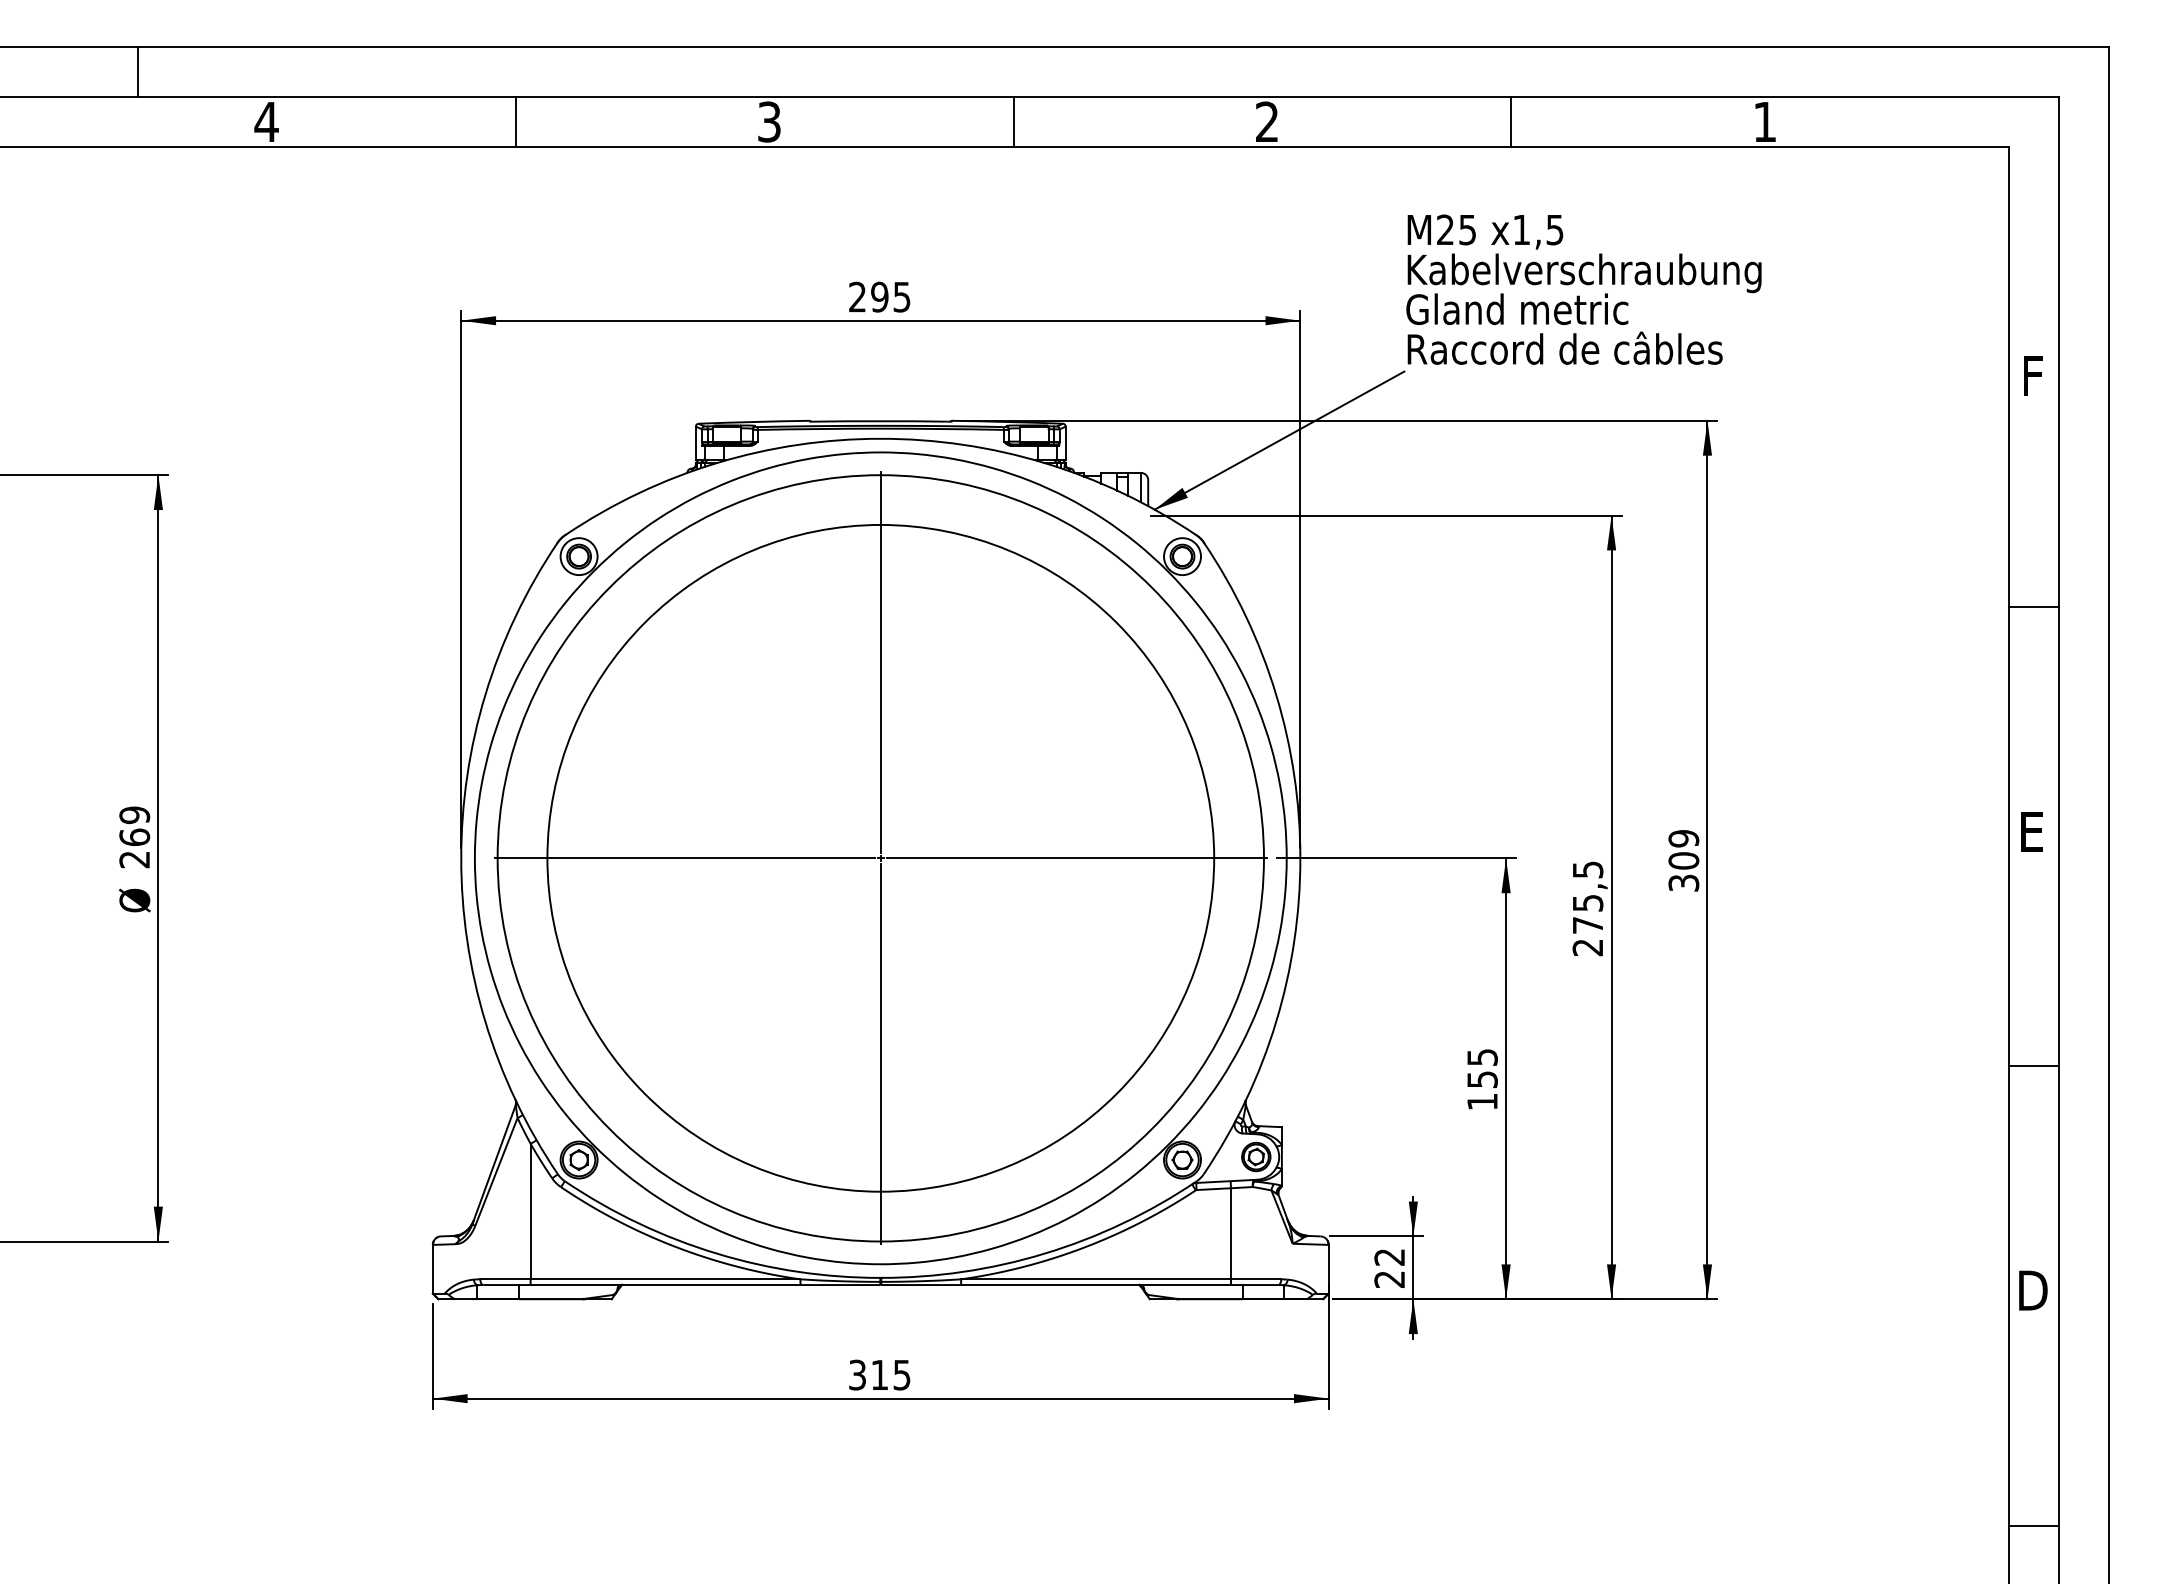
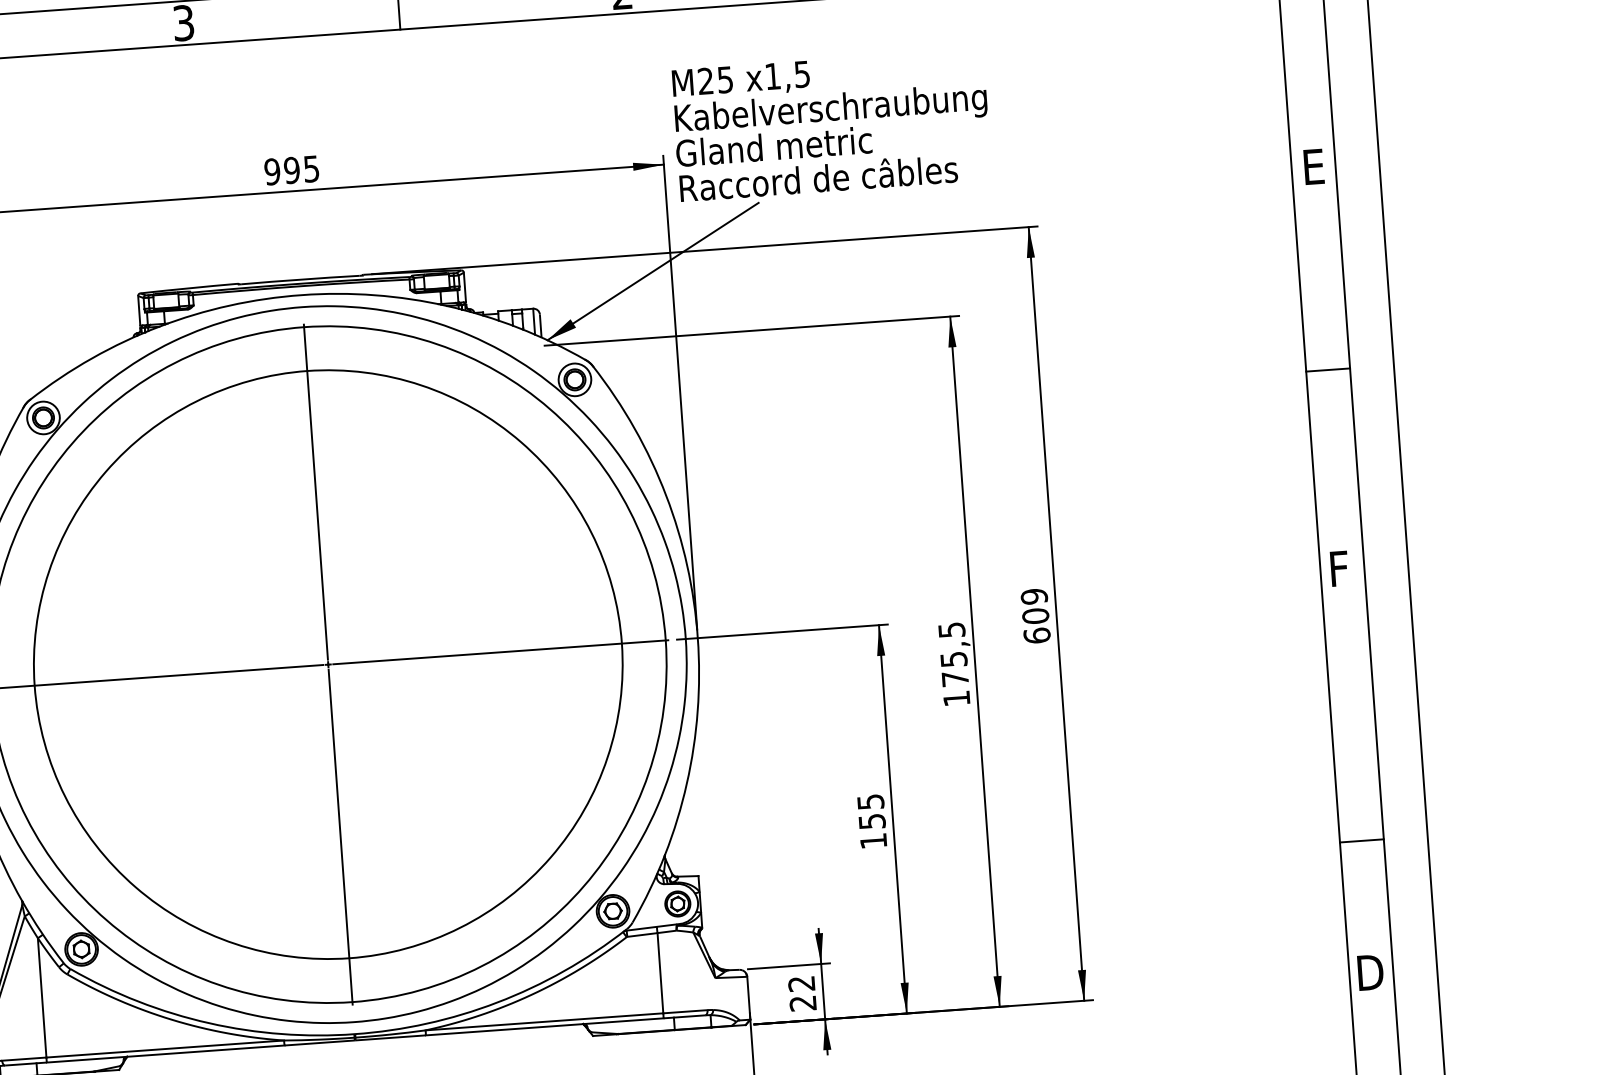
part: (1583, 289) -> (831, 125), moved
text: (857, 296) -> (272, 171), 295 -> 995
text: (2036, 375) -> (1315, 166), F -> E
text: (2034, 831) -> (1342, 568), E -> F
text: (1683, 882) -> (1036, 635), 309 -> 609
text: (1587, 947) -> (956, 698), 275,5 -> 175,5
line: (2034, 1066) -> (1362, 841), moved

